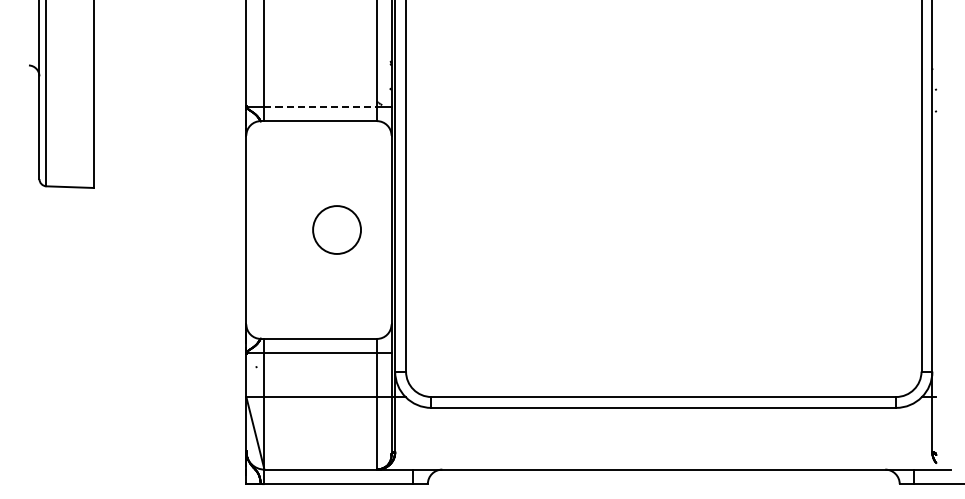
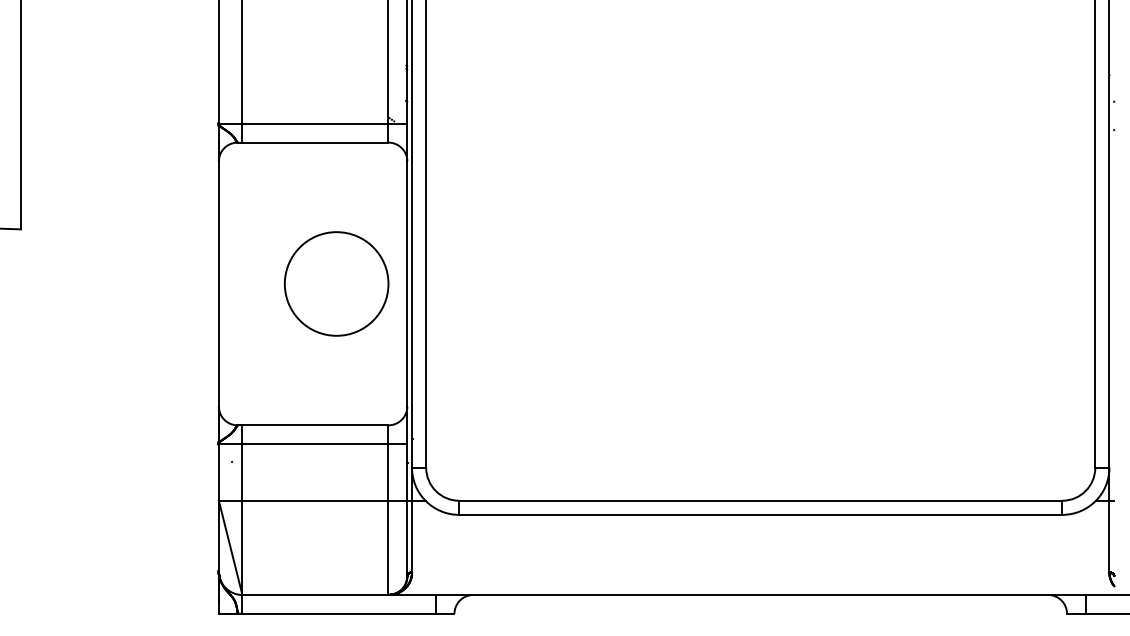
line: (321, 106) -> (316, 123), dashed -> solid
part: (336, 229) -> (335, 283), size x1.67

